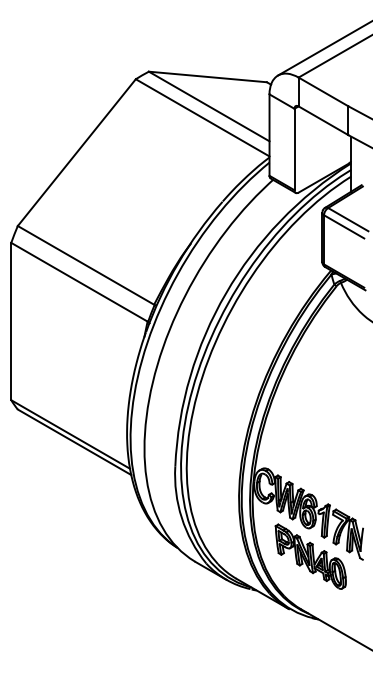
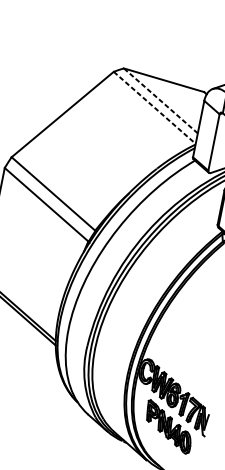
line: (209, 106) -> (161, 100), solid -> dashed
line: (203, 118) -> (155, 108), solid -> dashed

